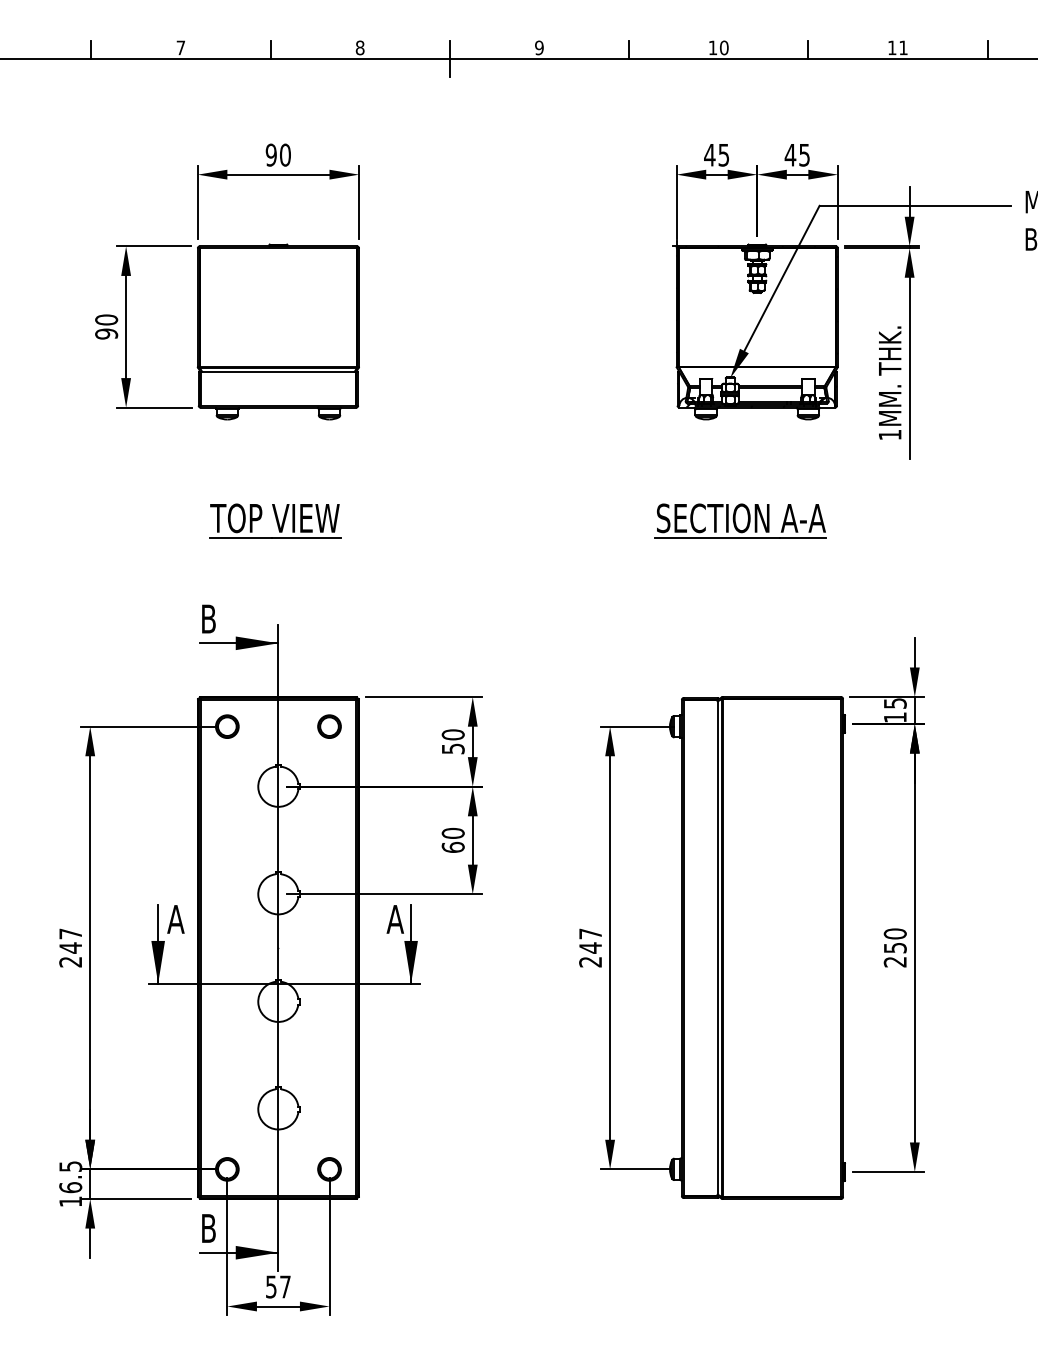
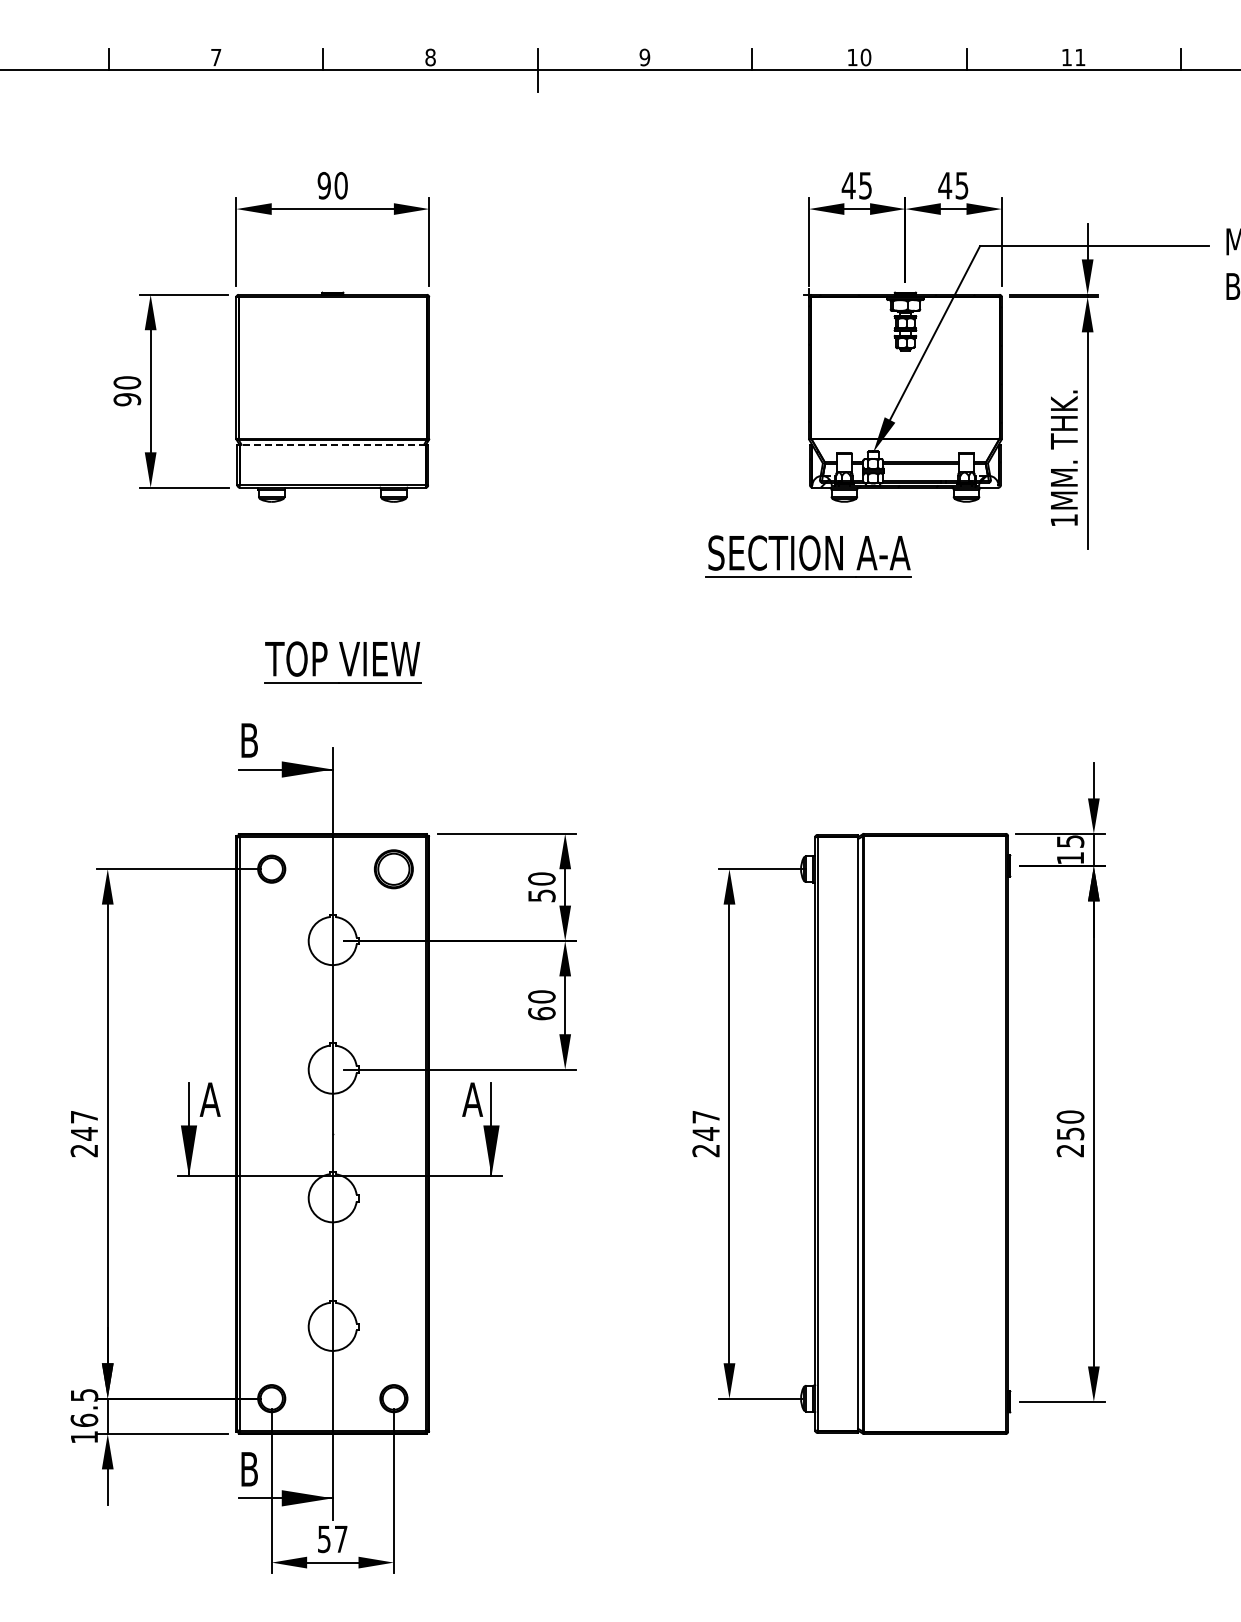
line: (278, 371) -> (332, 444), solid -> dashed
part: (274, 521) -> (342, 662), moved
part: (740, 521) -> (808, 556), moved
part: (329, 726) -> (393, 868), size x1.4

